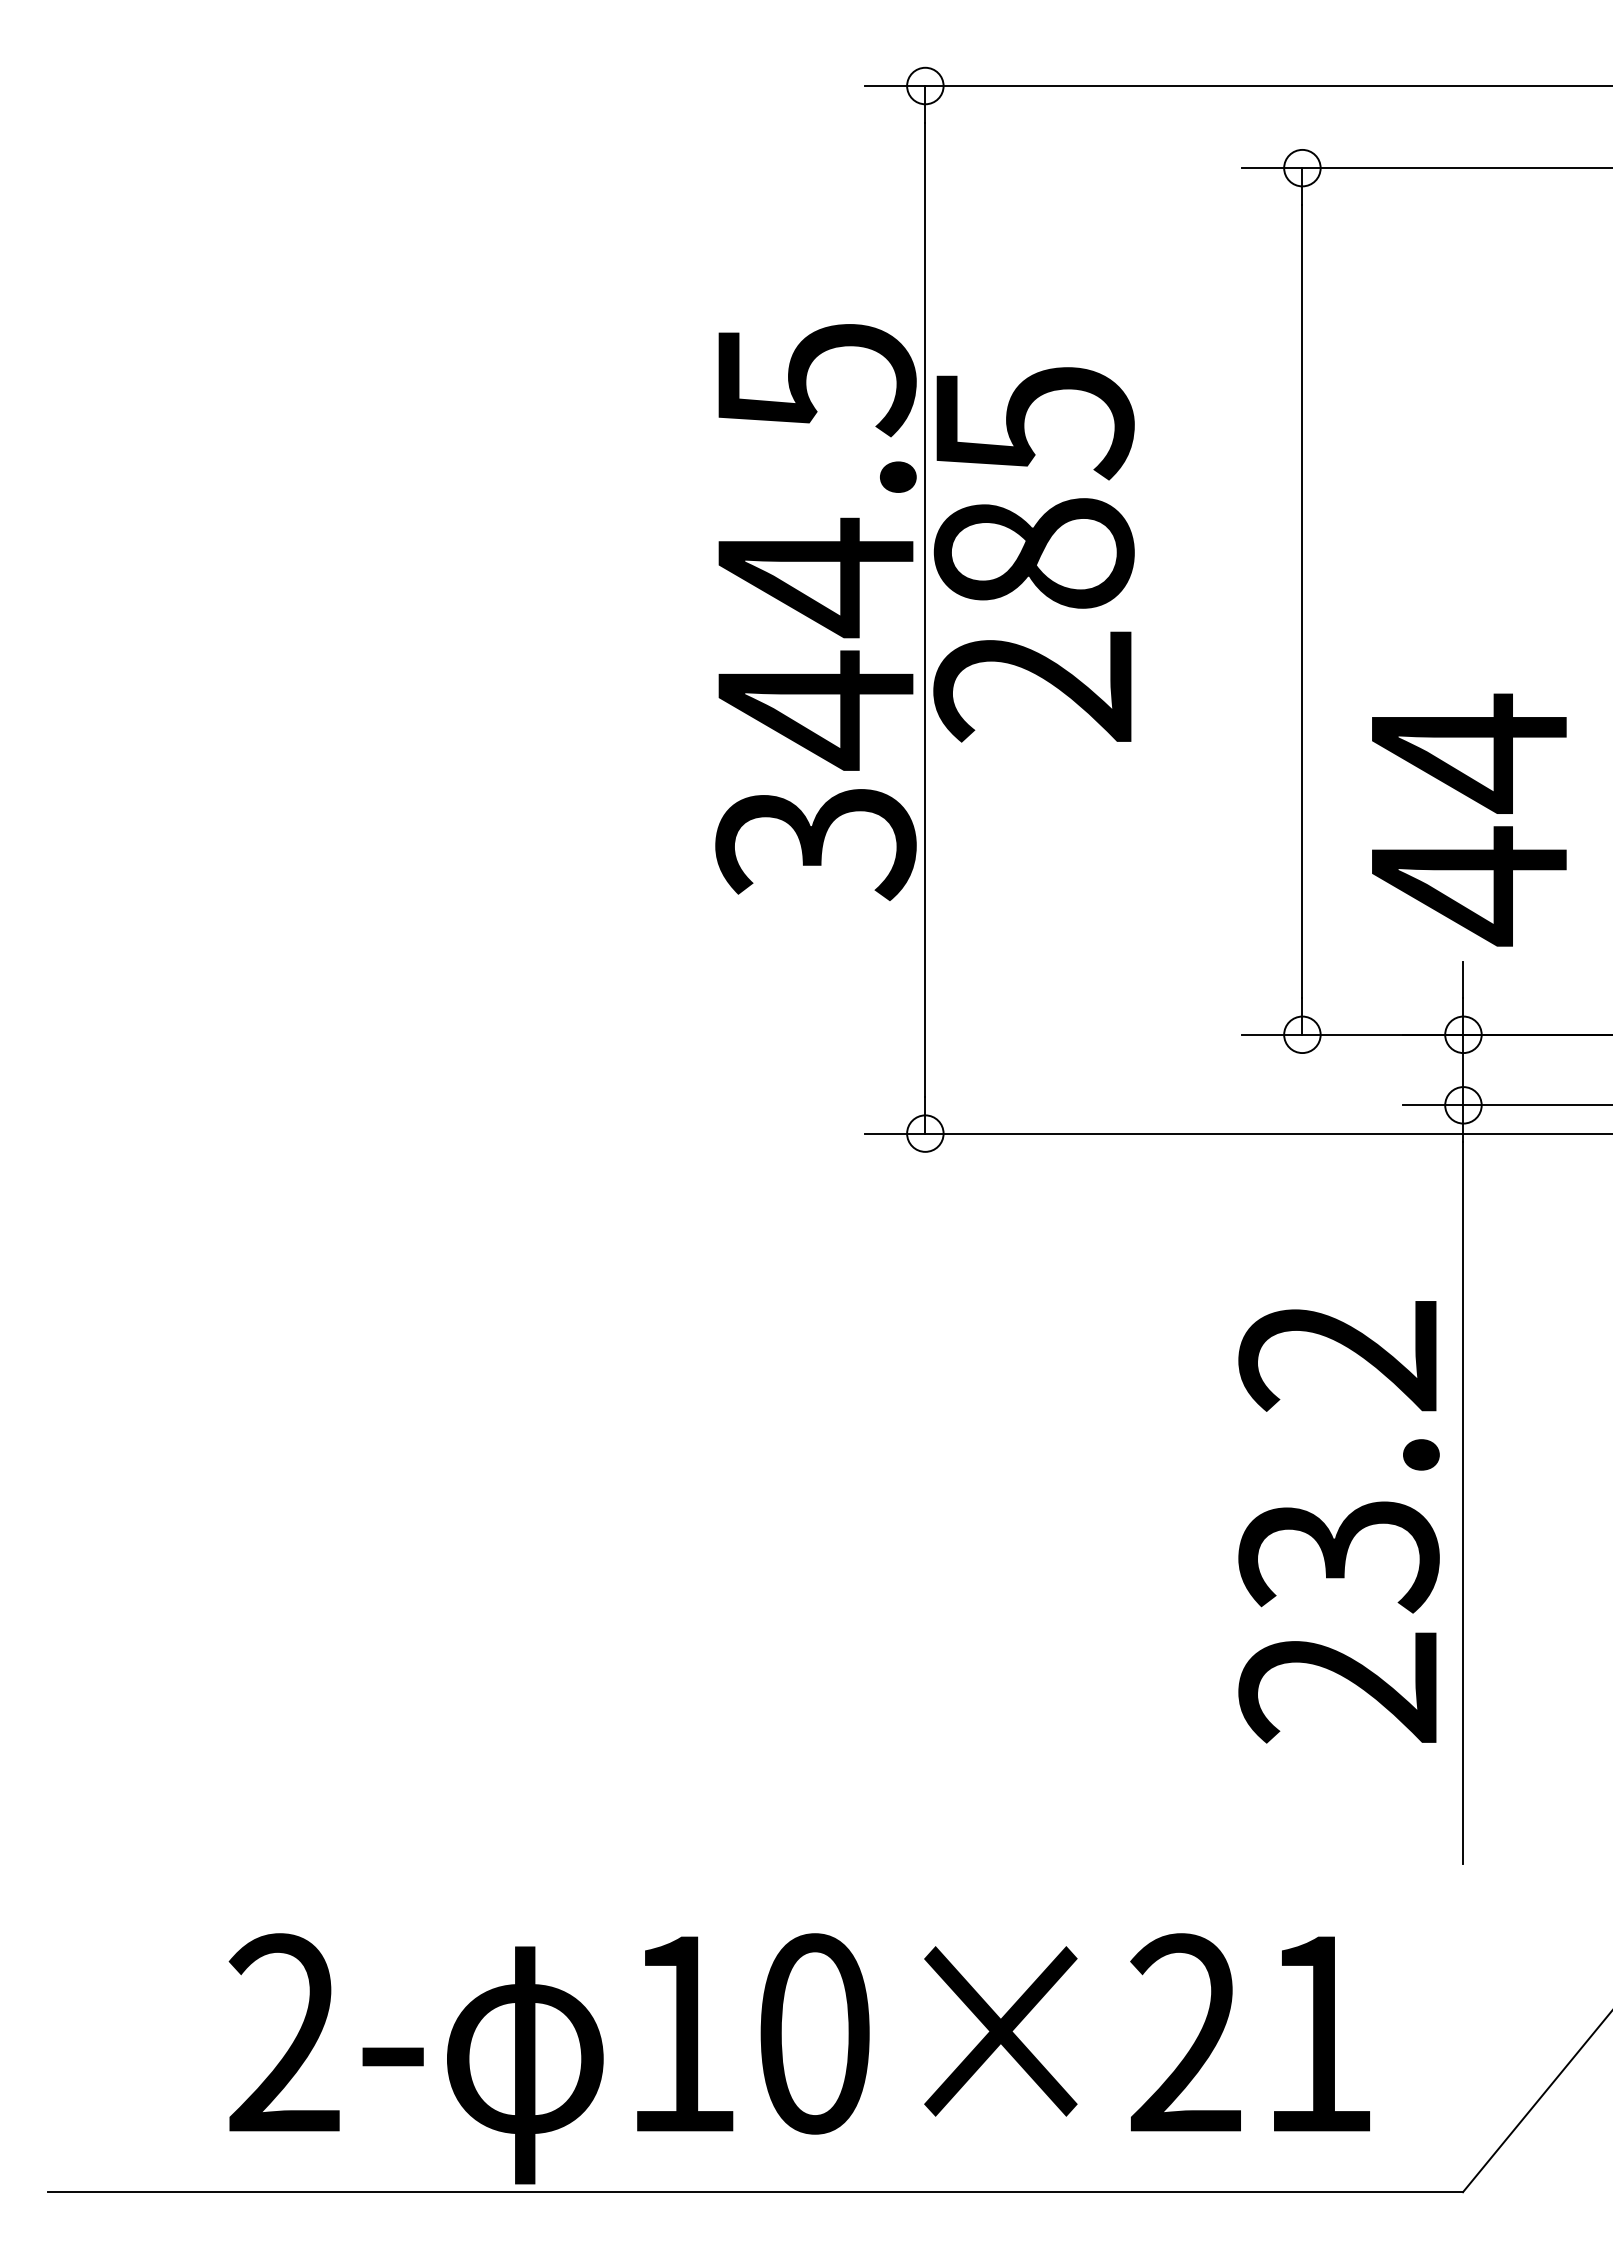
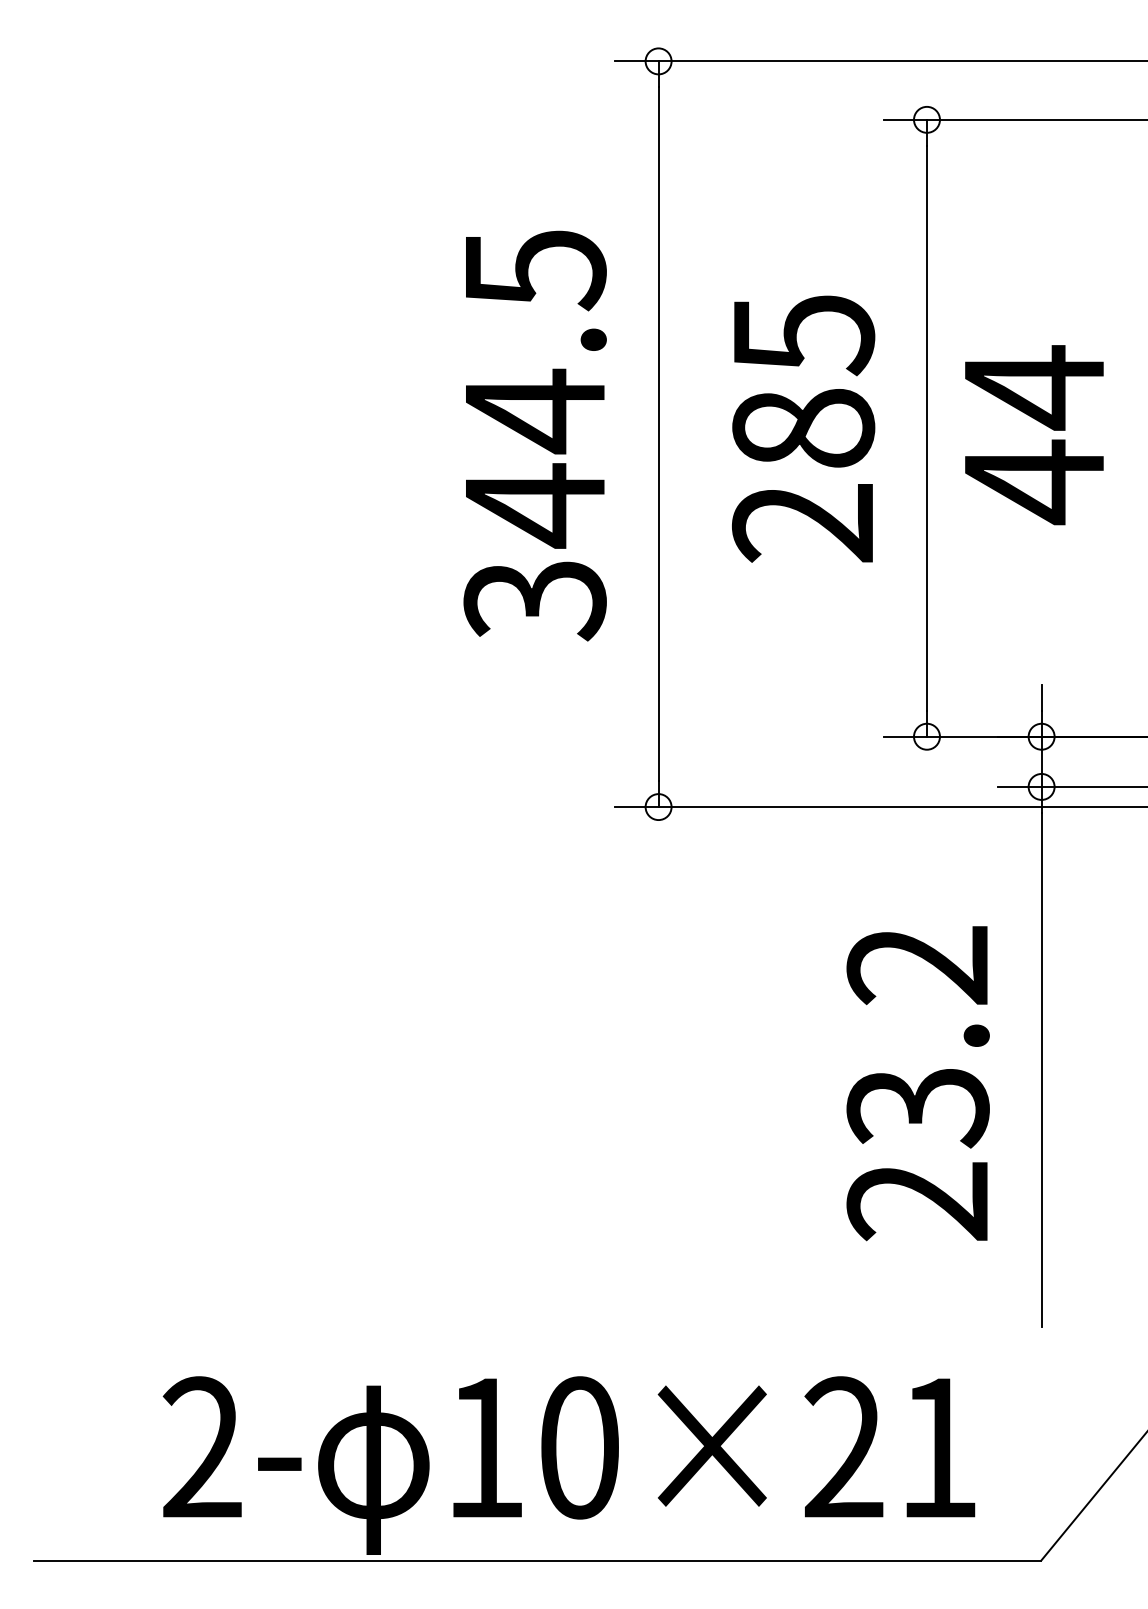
text: (1033, 554) -> (803, 429), moved
text: (815, 612) -> (534, 436), moved
text: (1469, 819) -> (1034, 434), moved
text: (1338, 1522) -> (917, 1083), moved

